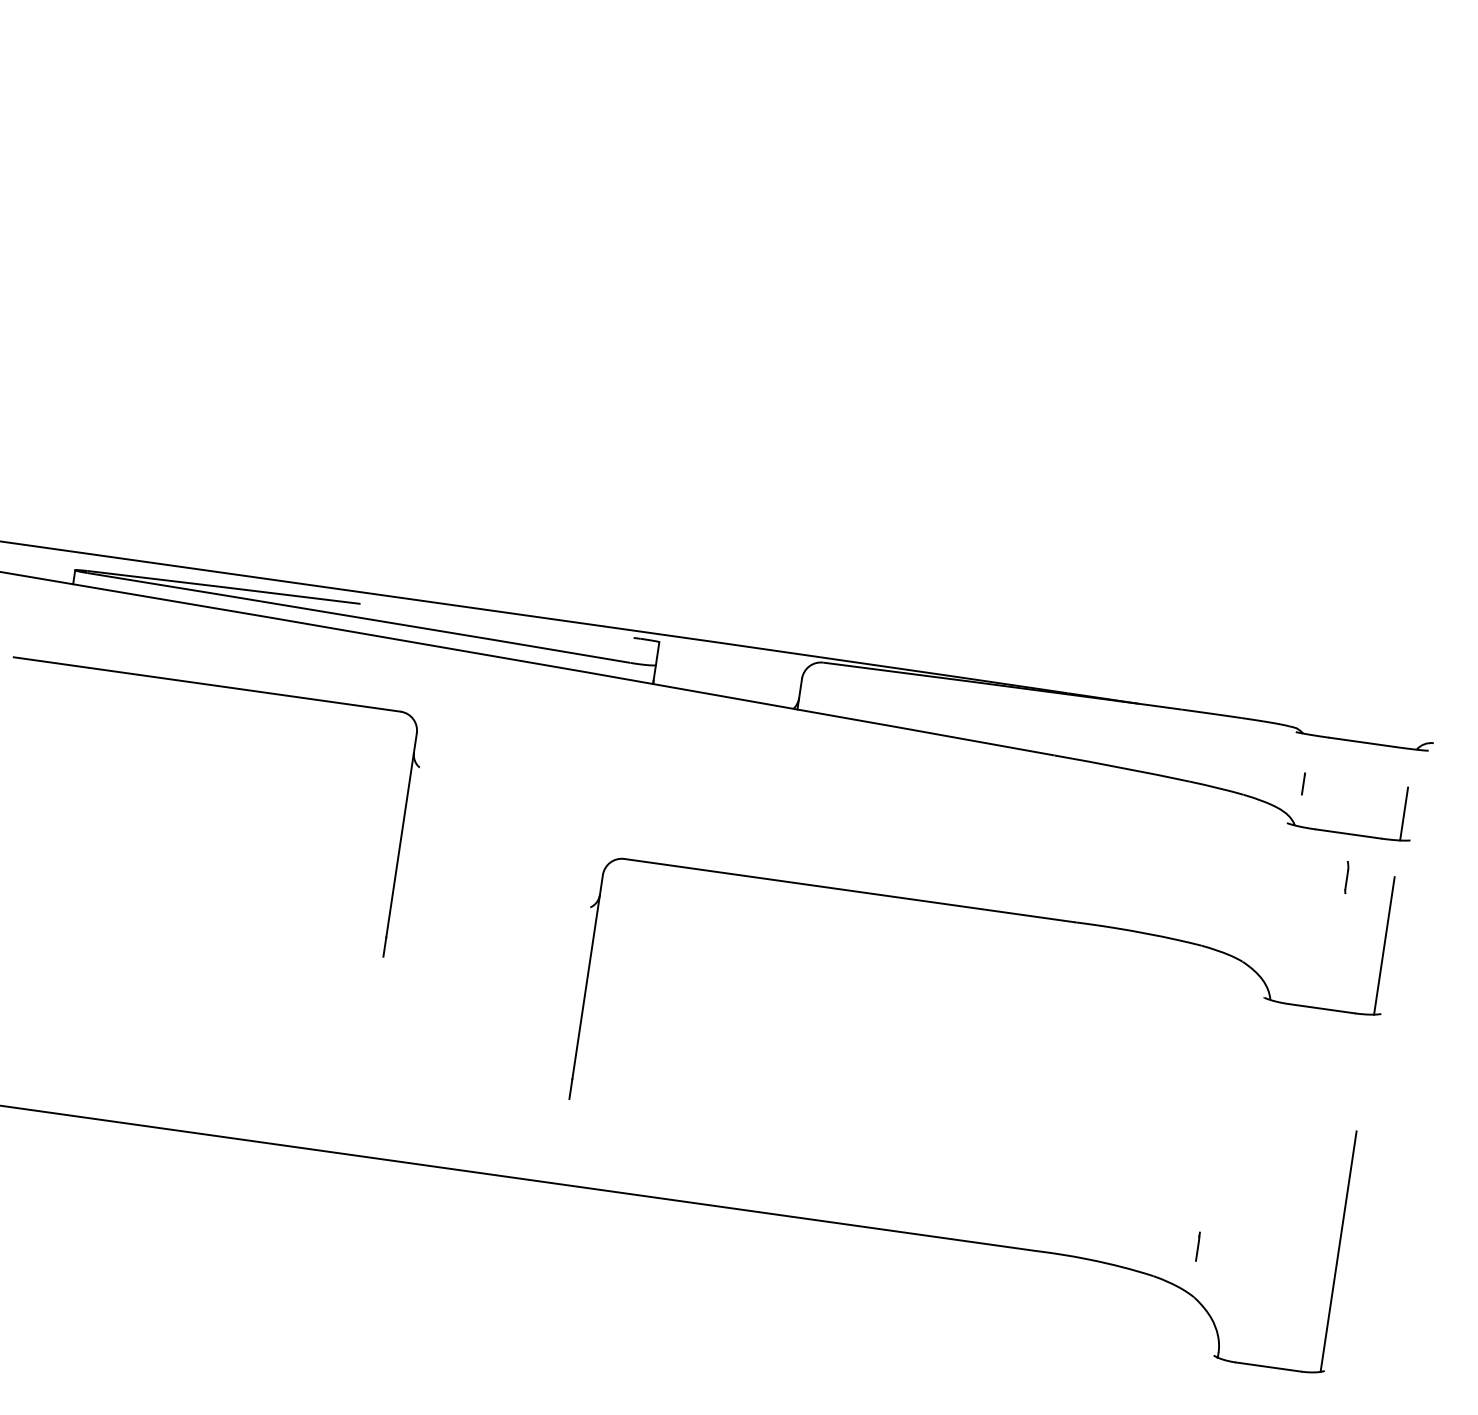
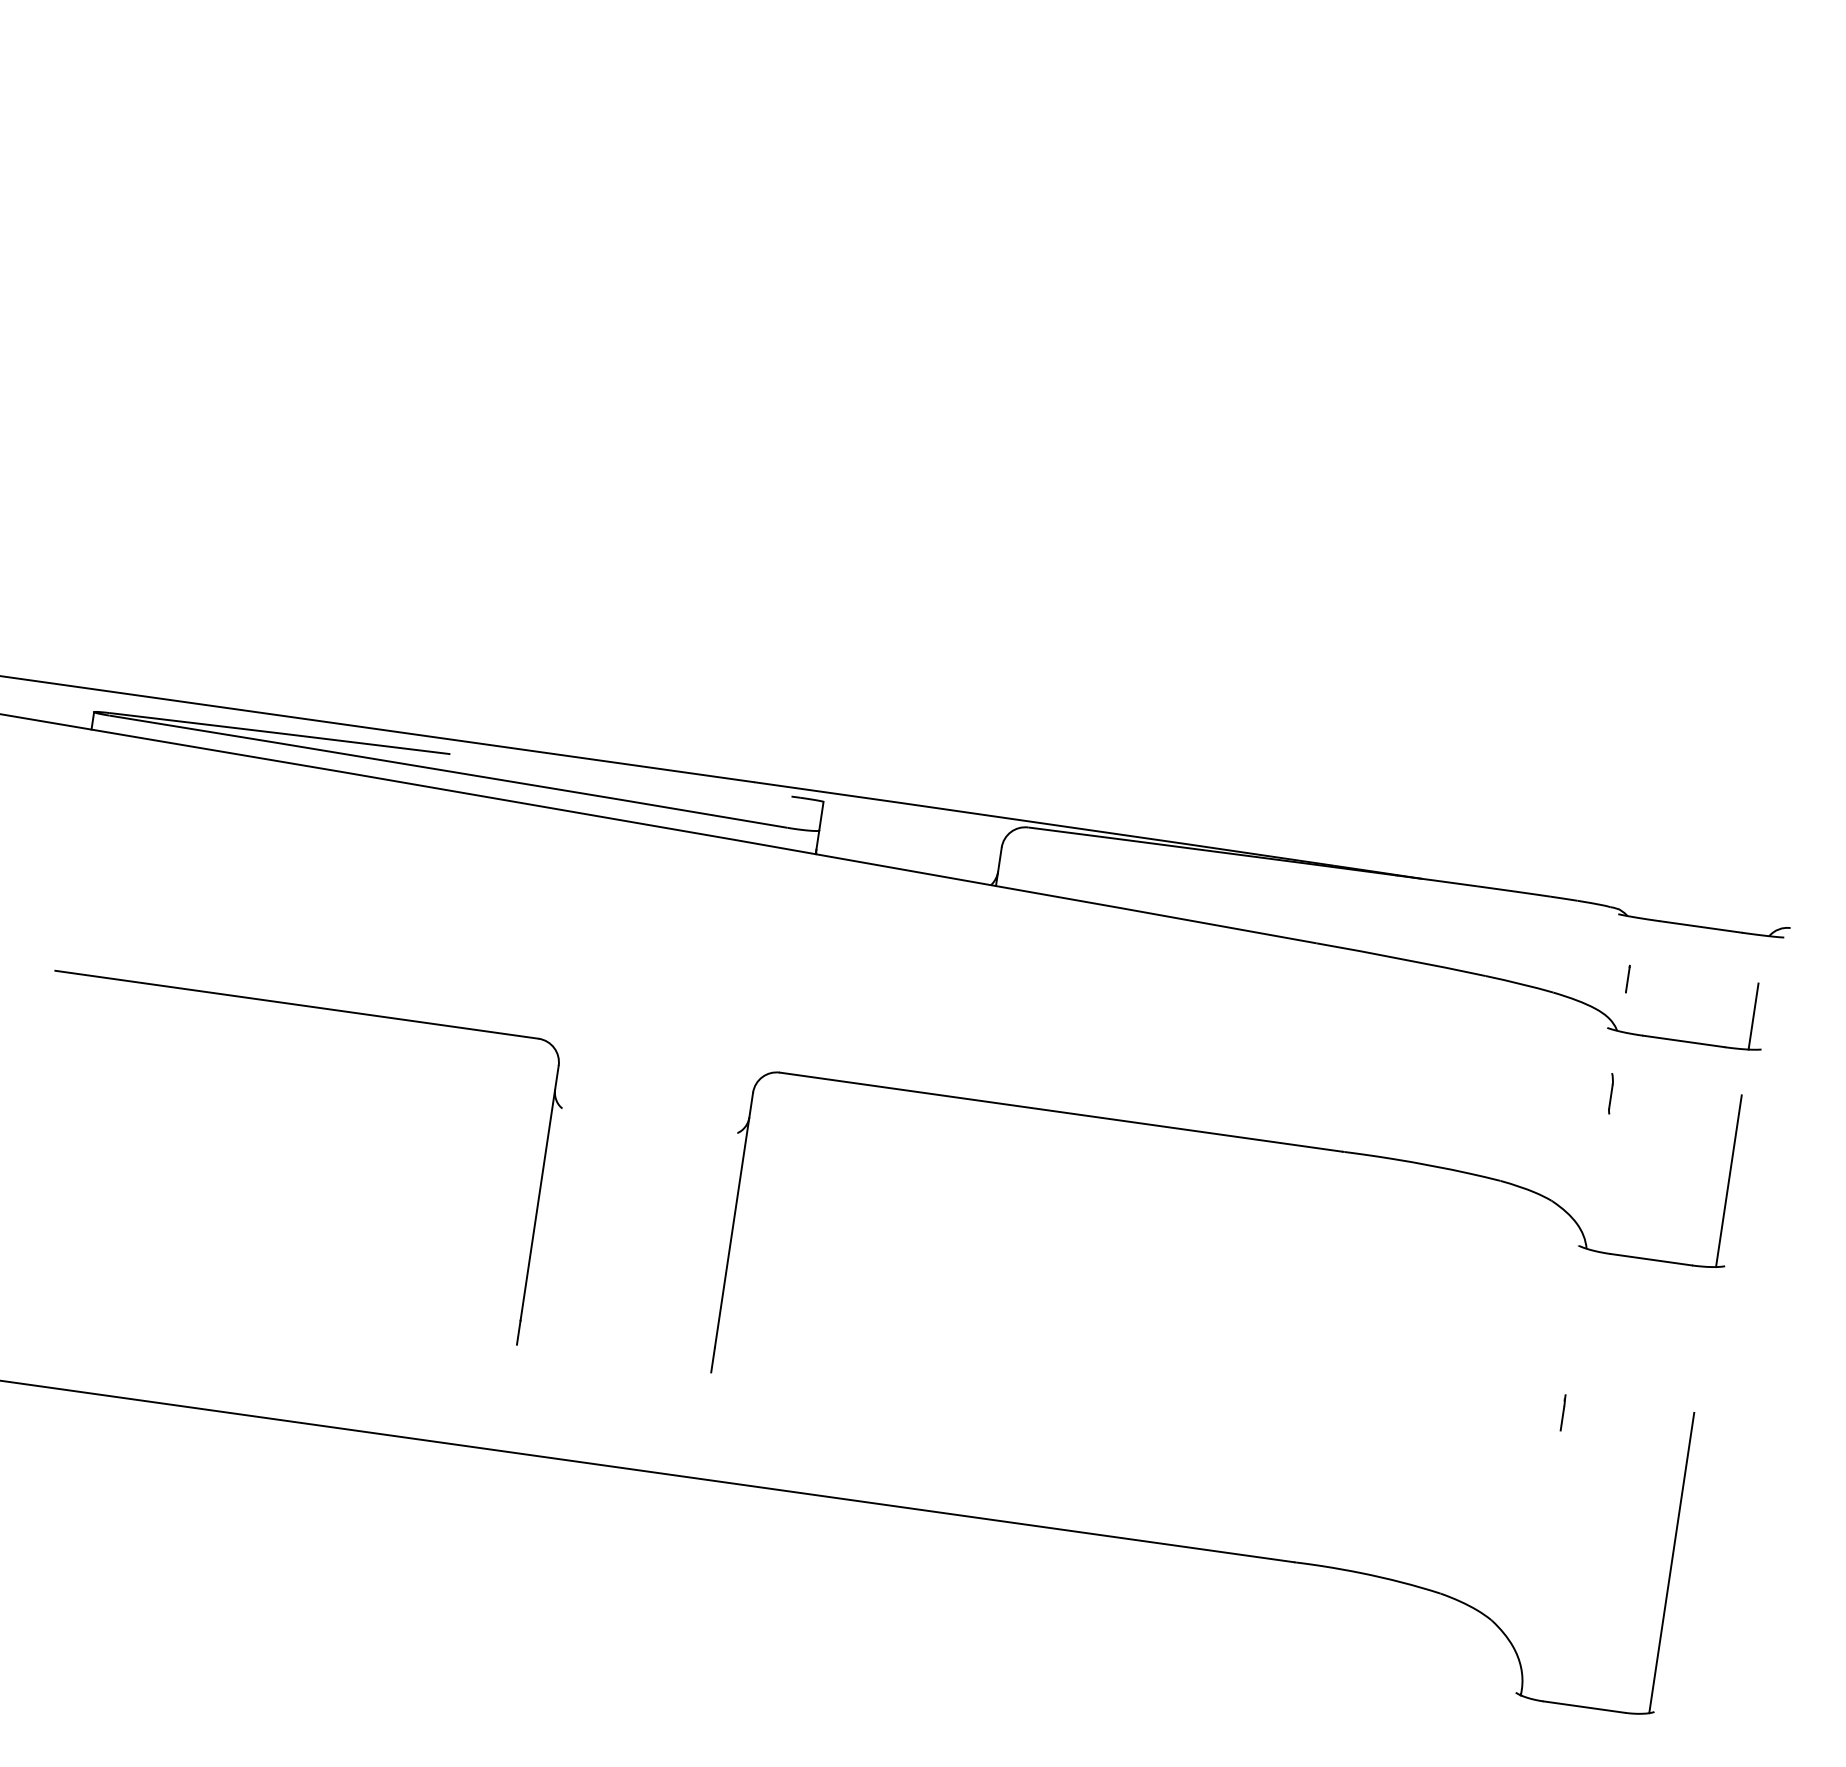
part: (232, 689) -> (328, 1010), moved
part: (1346, 877) -> (1610, 1093), moved
line: (1197, 1246) -> (1562, 1412), moved

